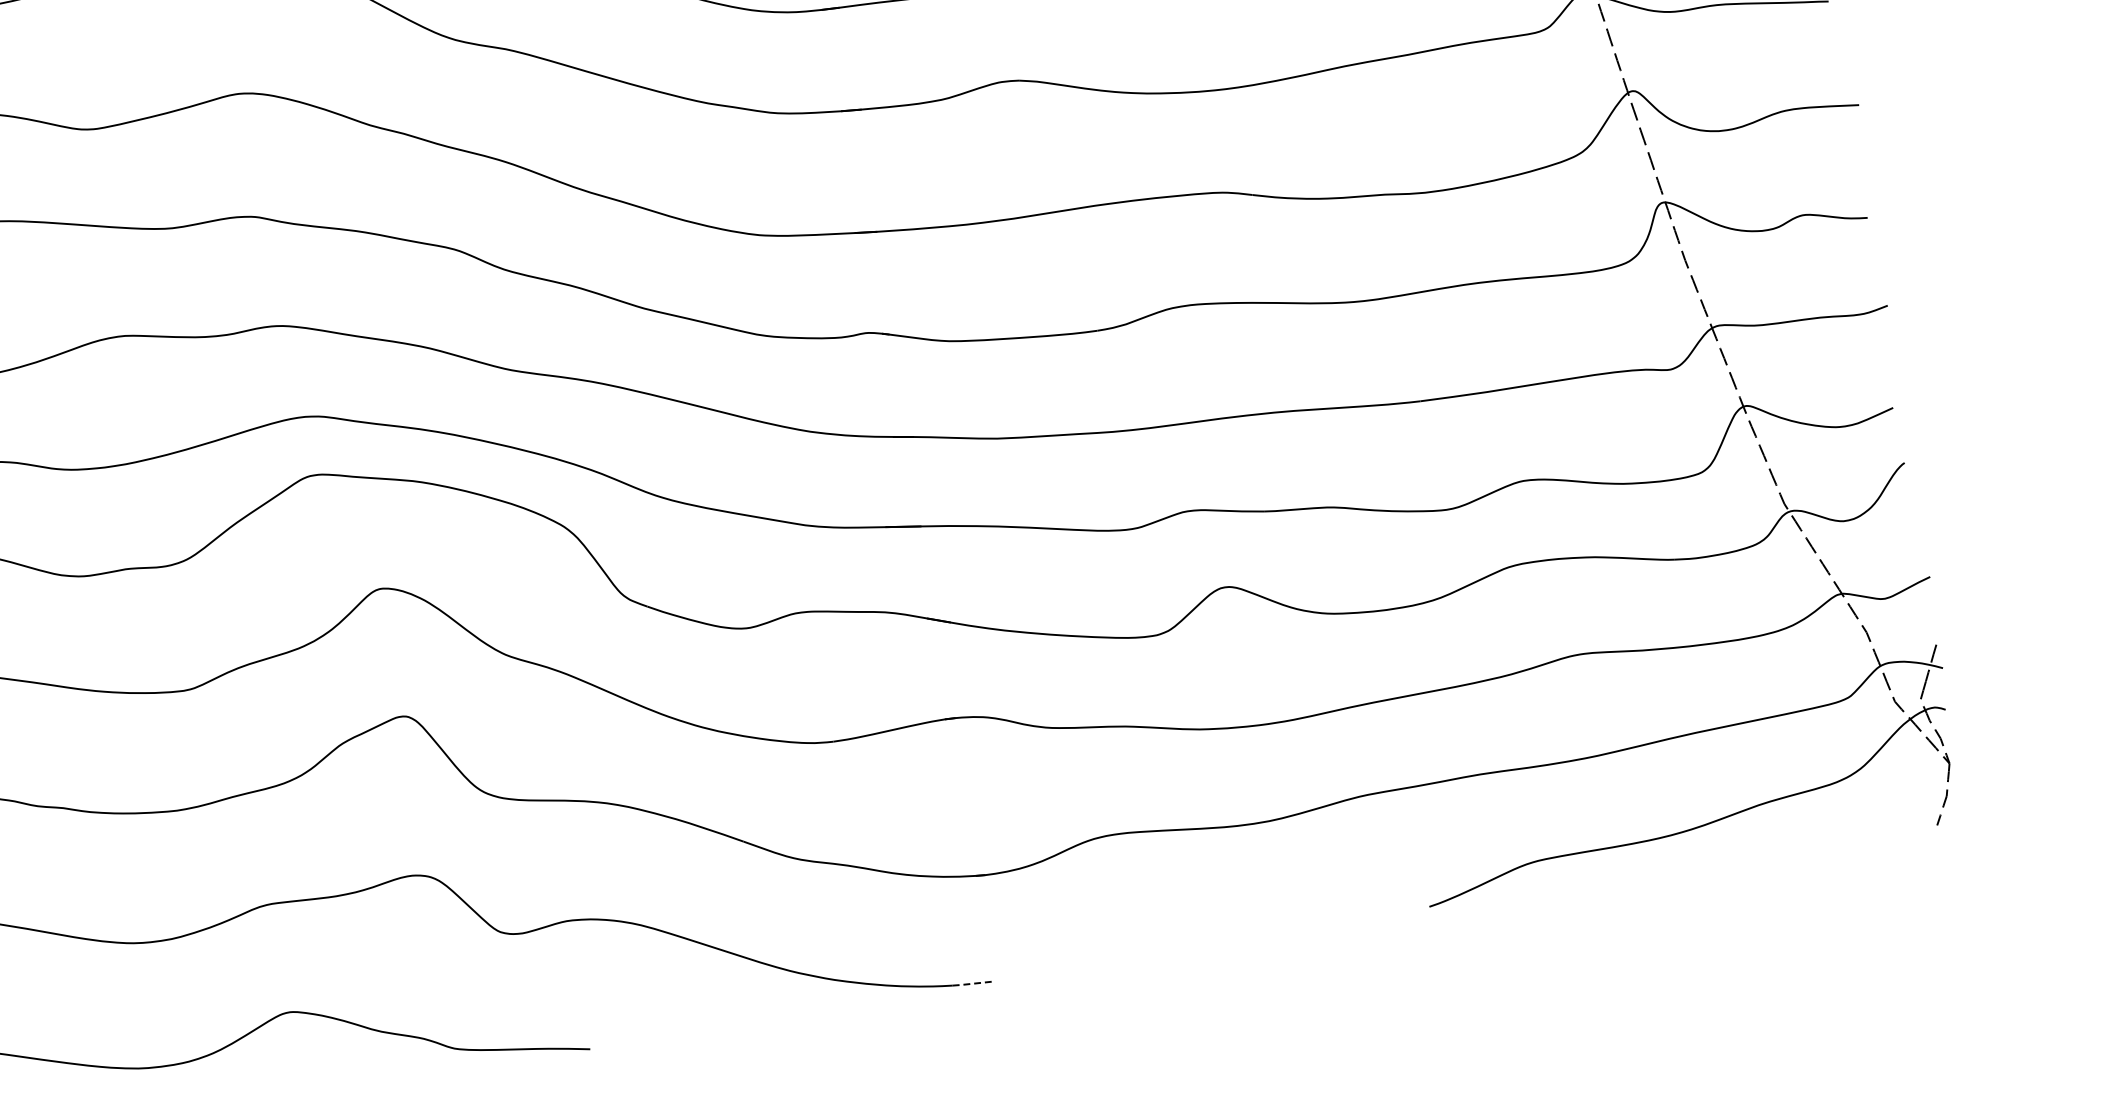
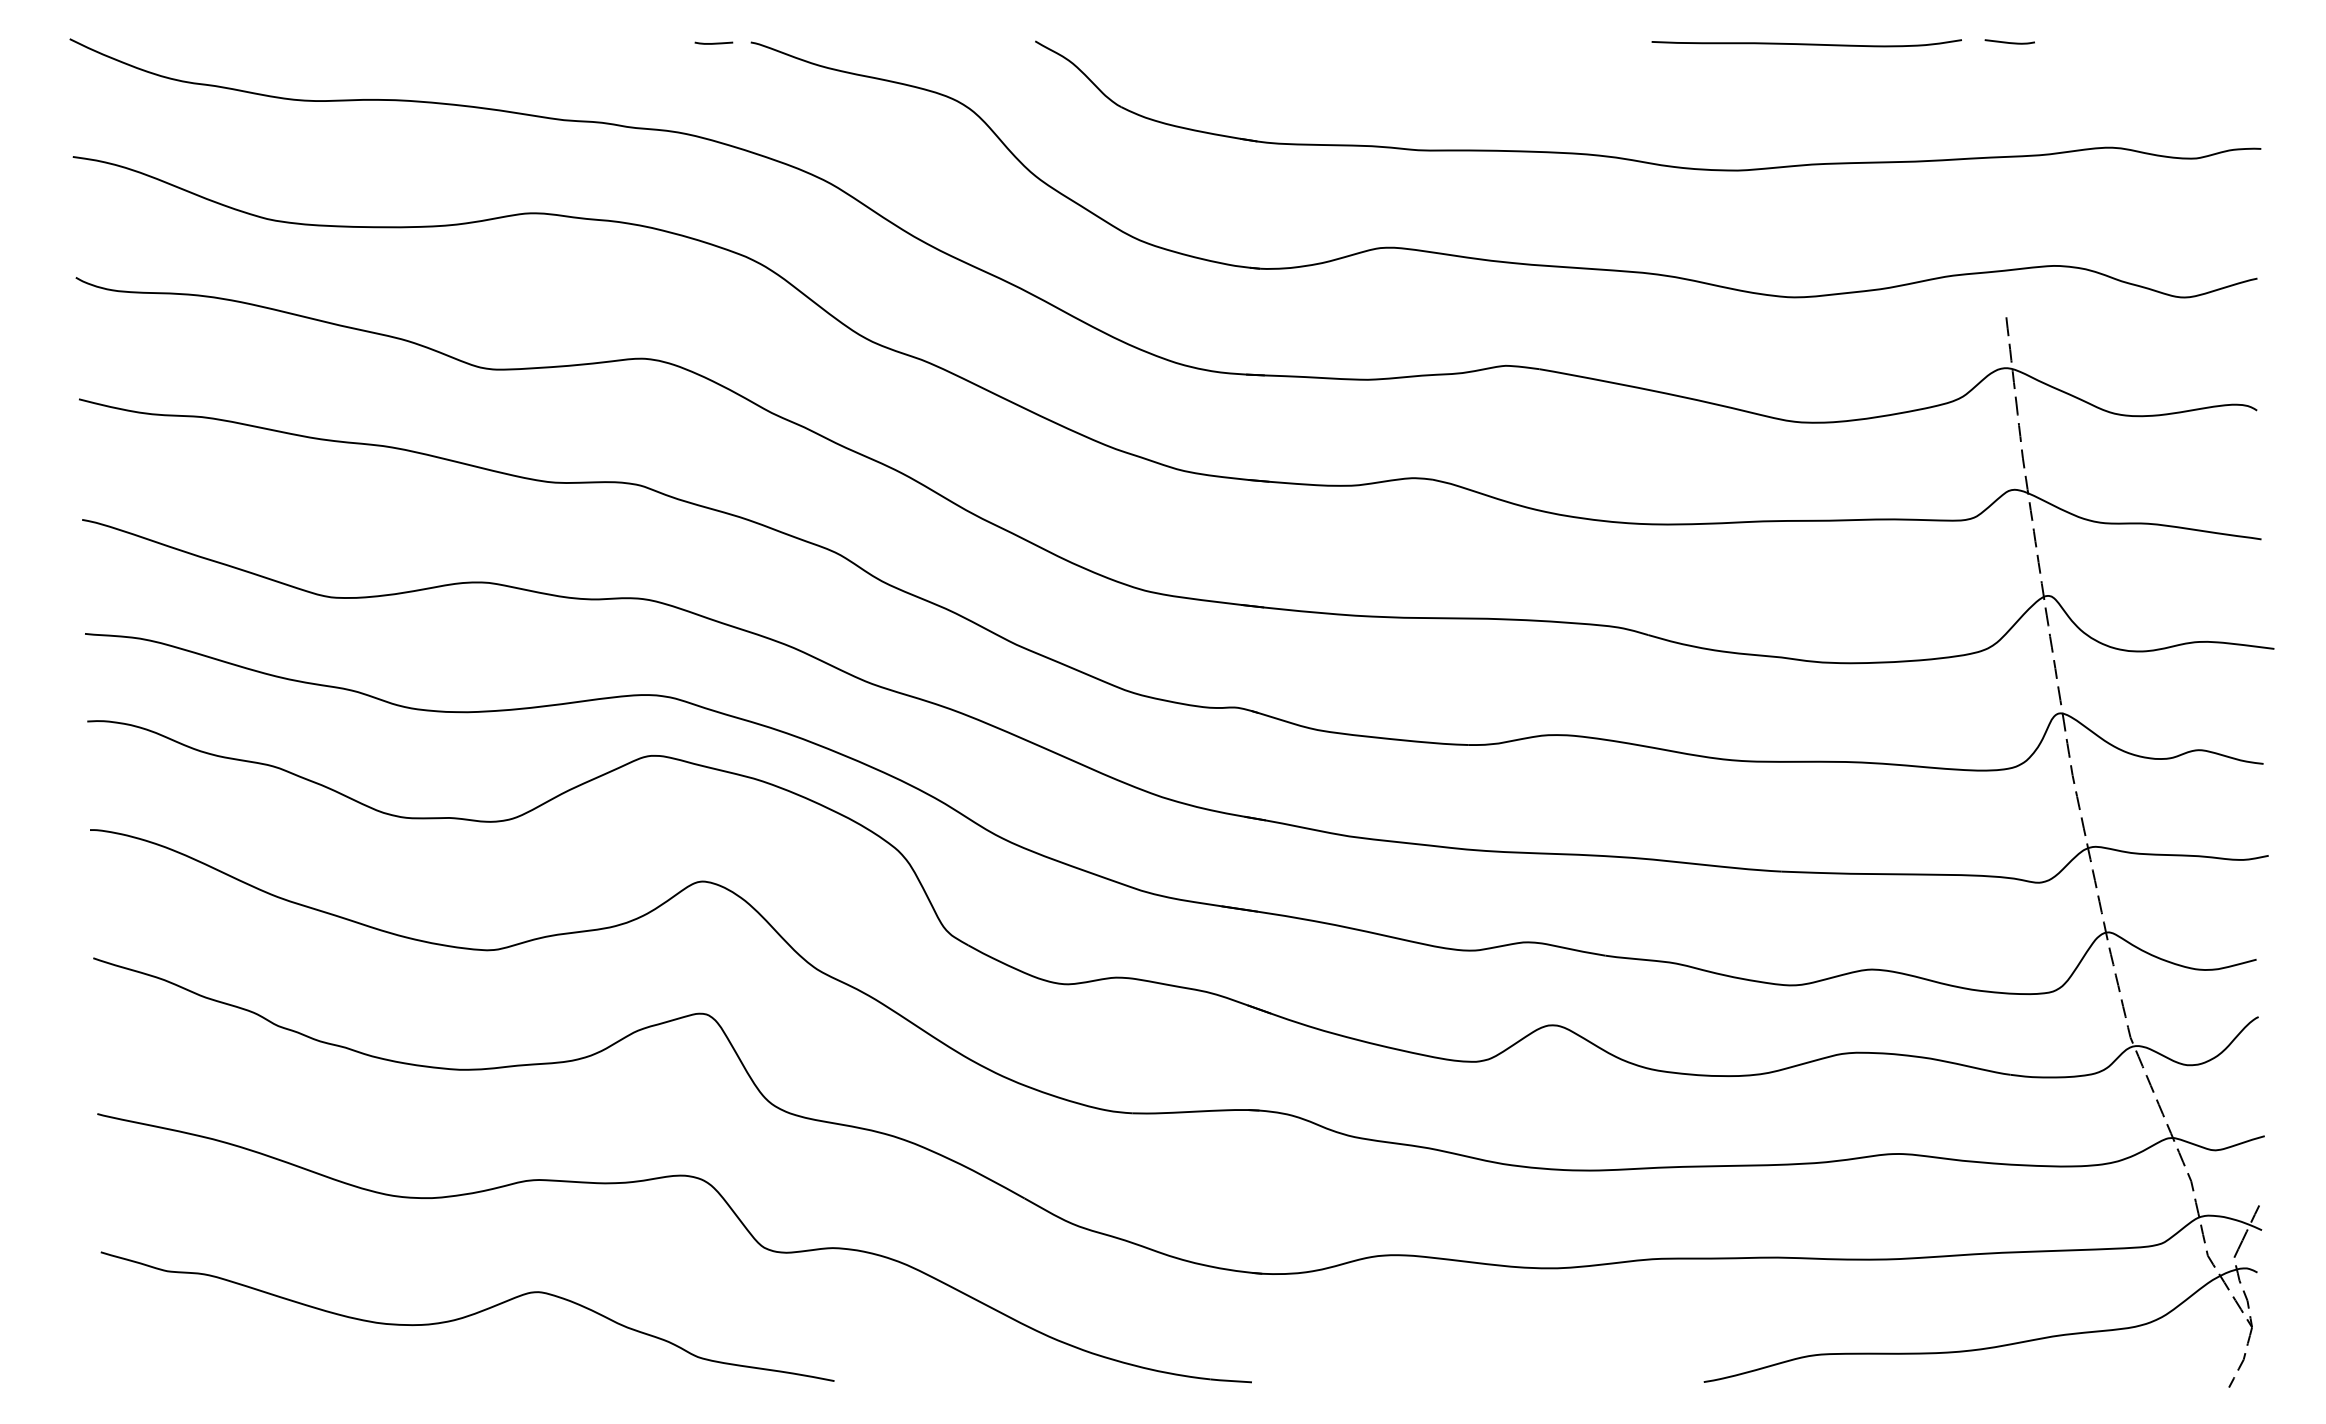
line: (972, 983) -> (1230, 1380), dashed -> solid

